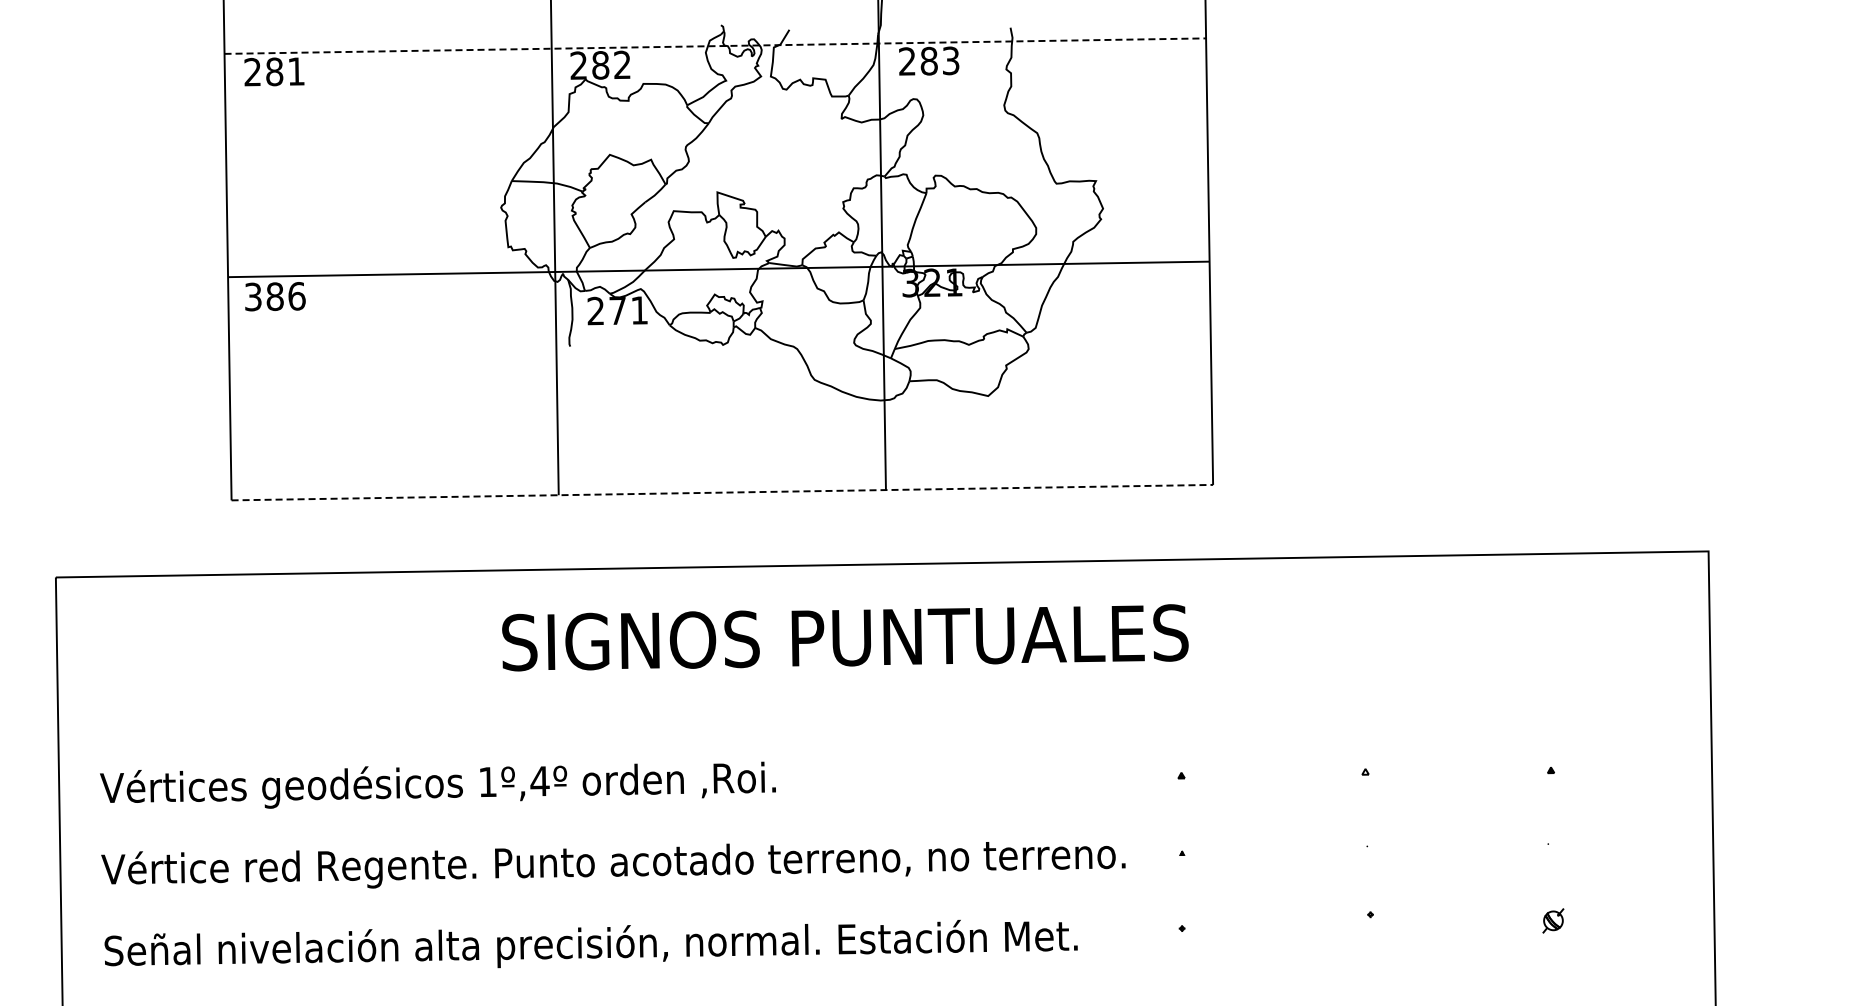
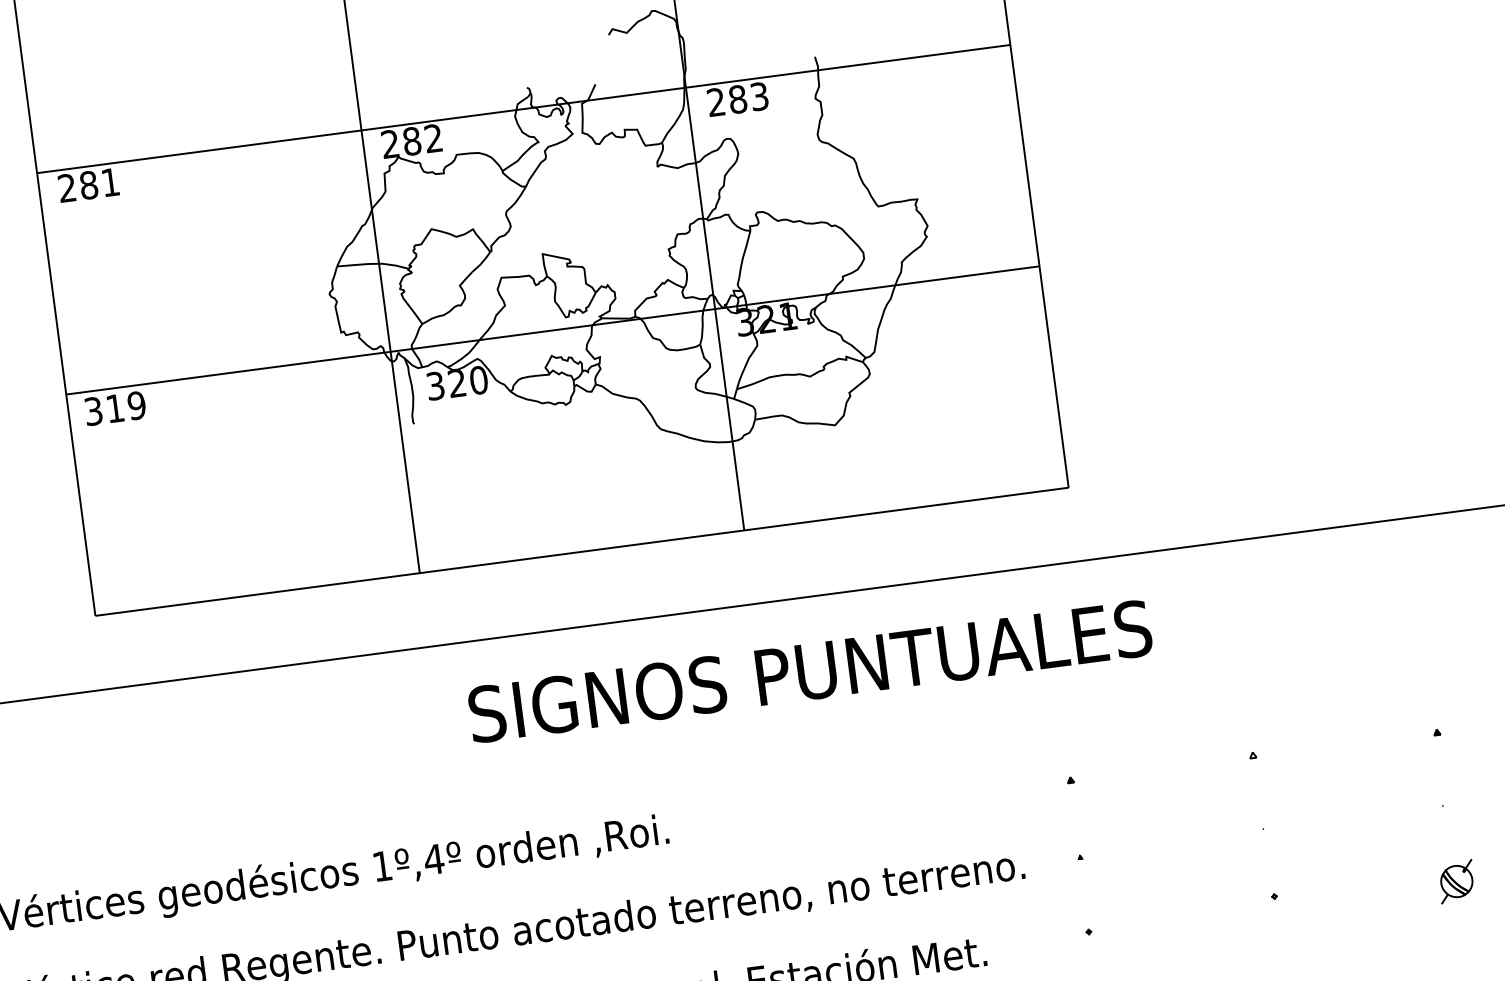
line: (715, 46) -> (523, 109), dashed -> solid
text: (285, 296) -> (125, 407), 386 -> 319
text: (617, 310) -> (456, 382), 271 -> 320
line: (722, 492) -> (582, 551), dashed -> solid
text: (845, 637) -> (810, 671), moved
part: (1553, 920) -> (1456, 881), size x1.67

